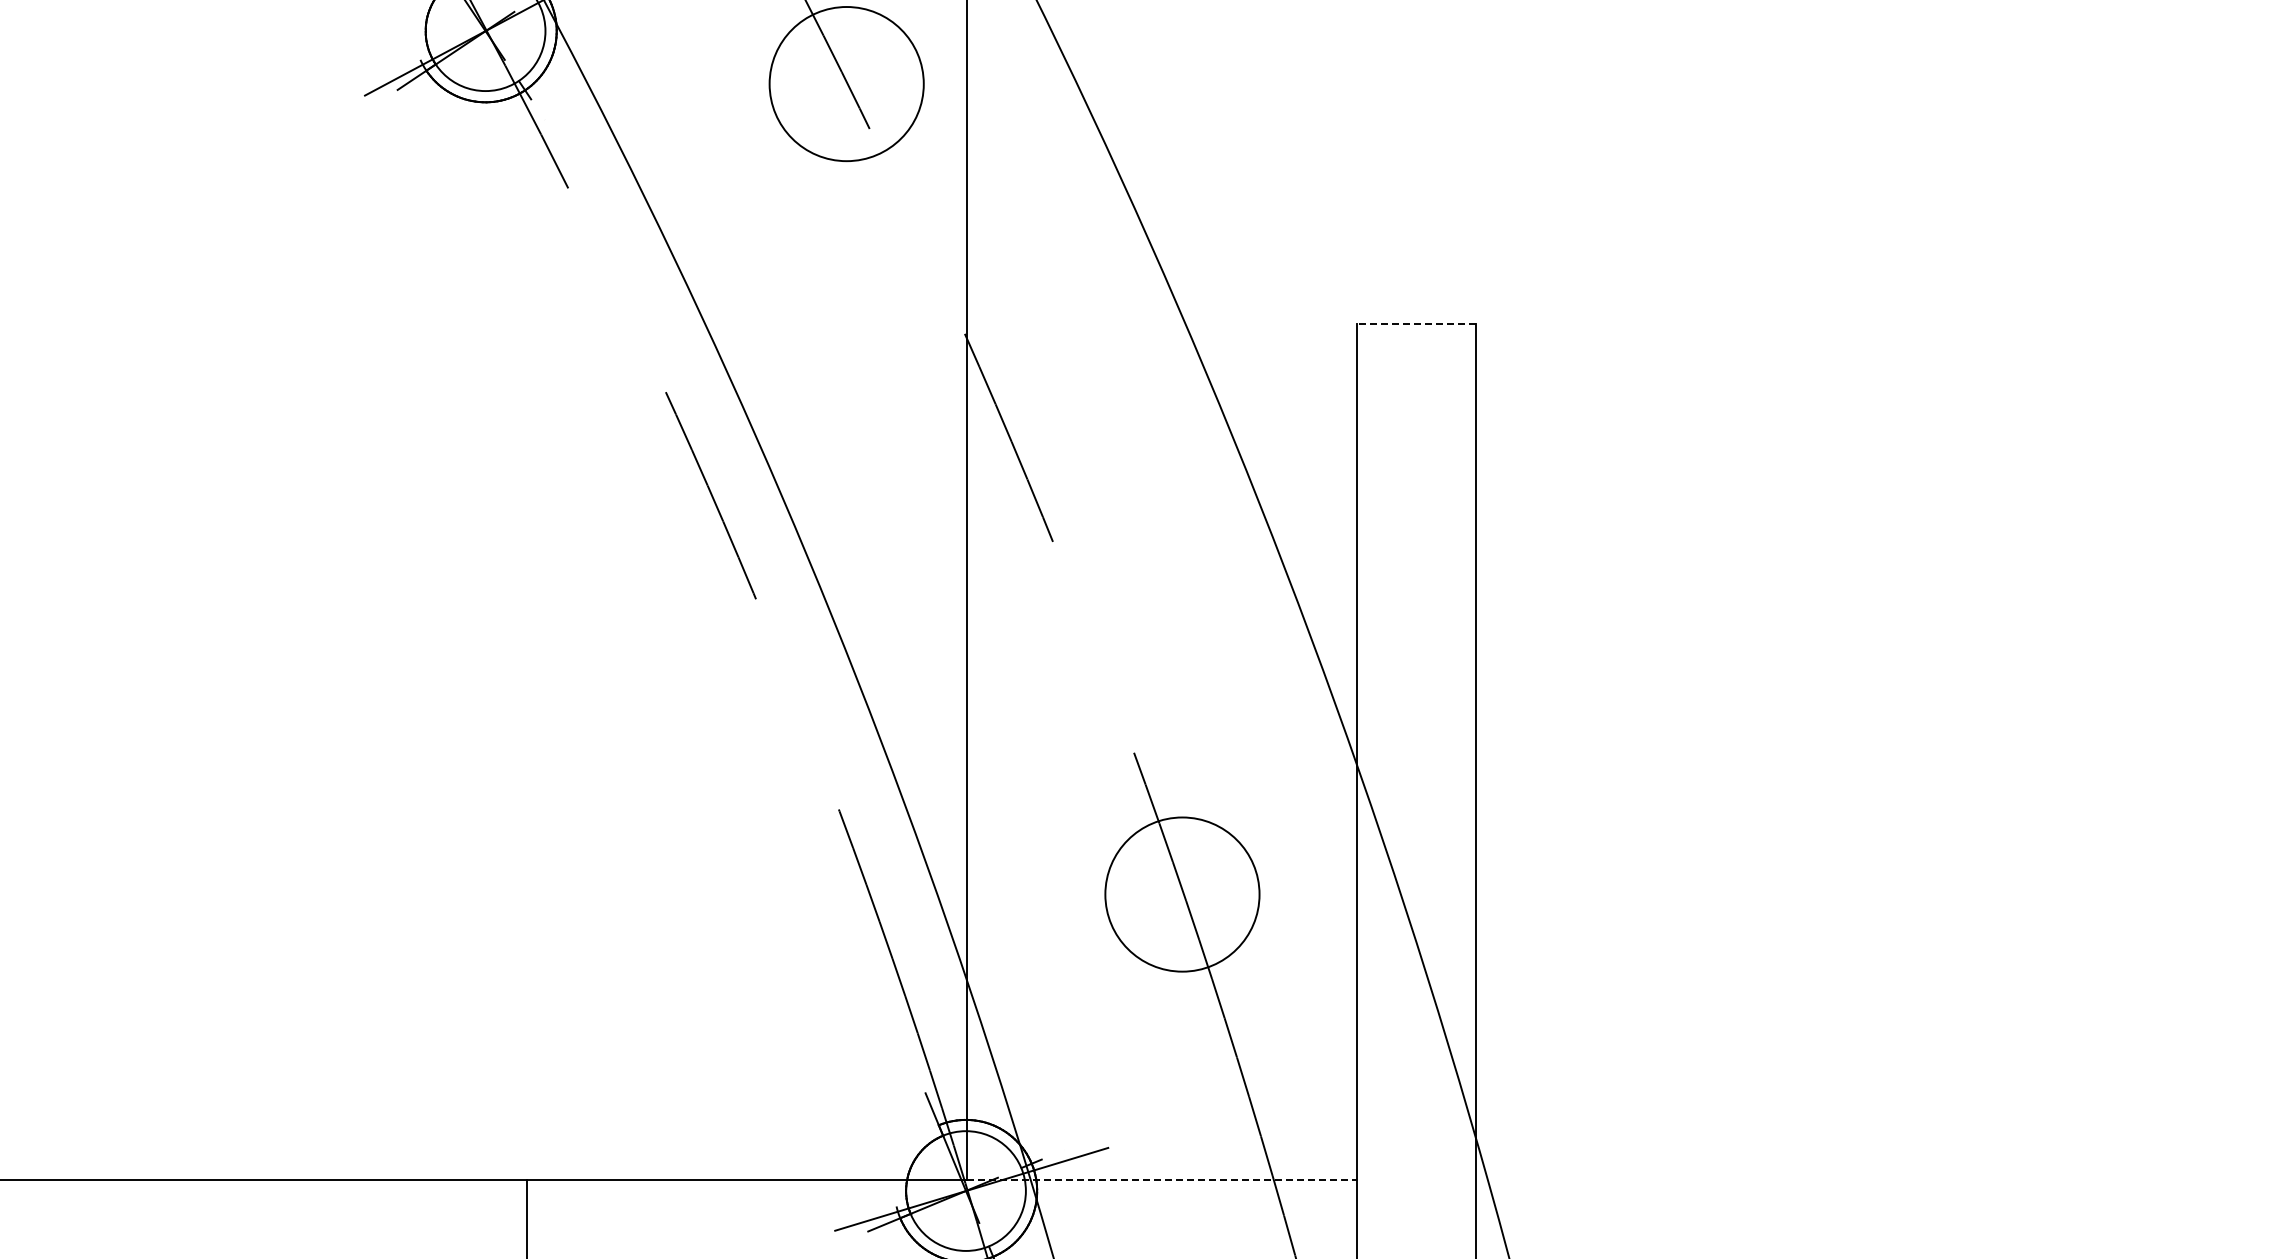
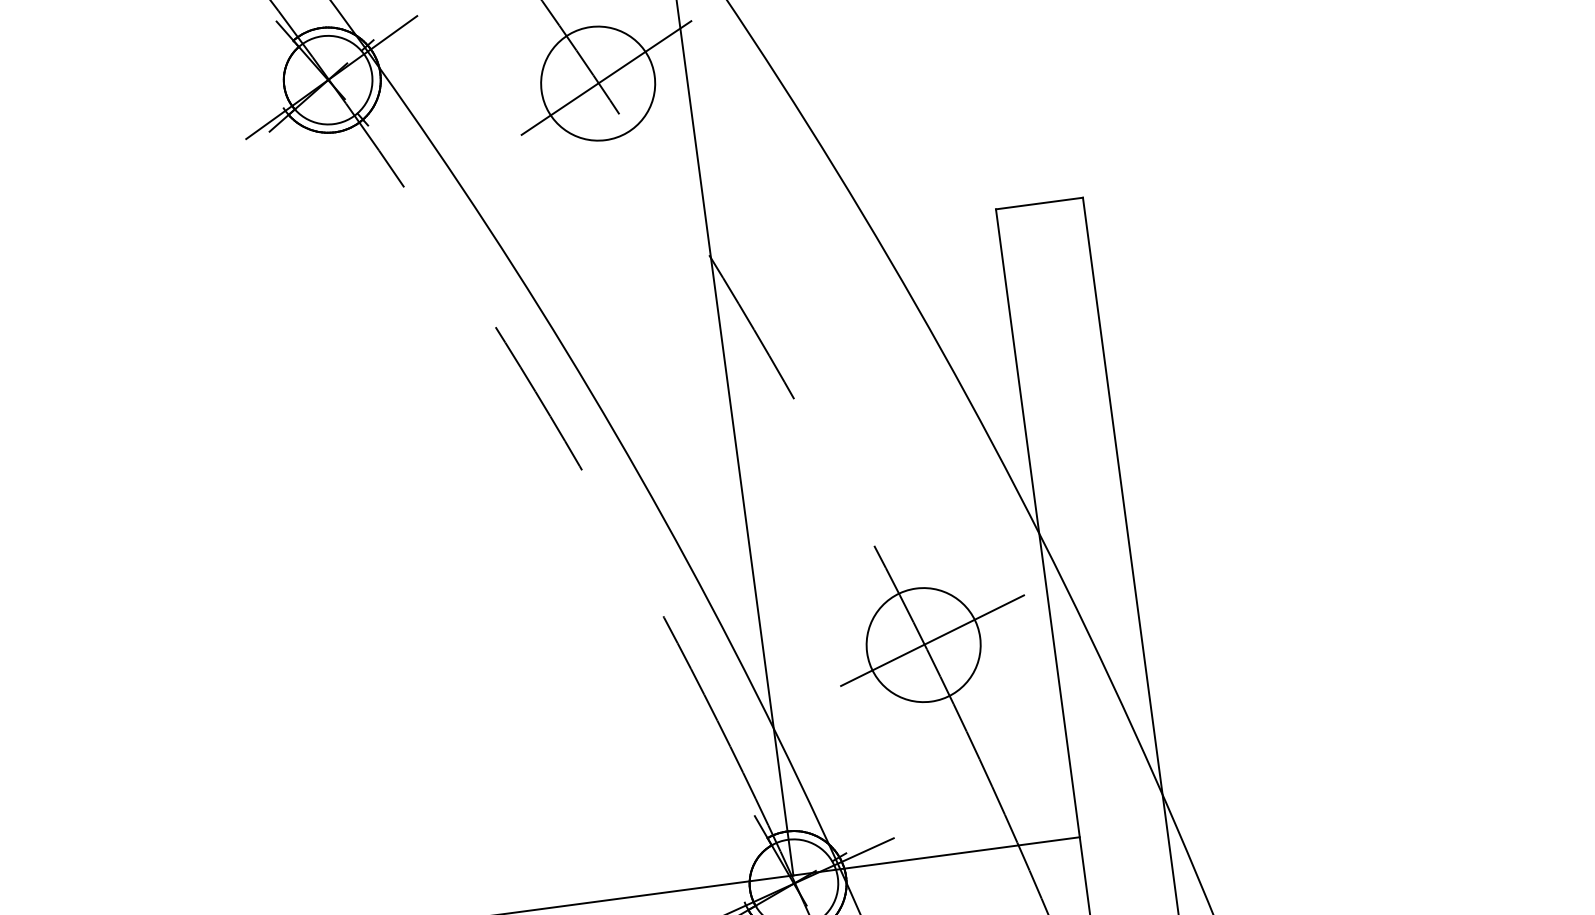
line: (858, 77) -> (606, 77), added
line: (1416, 323) -> (1039, 203), dashed -> solid
line: (1195, 890) -> (932, 640), added
line: (1162, 1179) -> (936, 855), dashed -> solid

